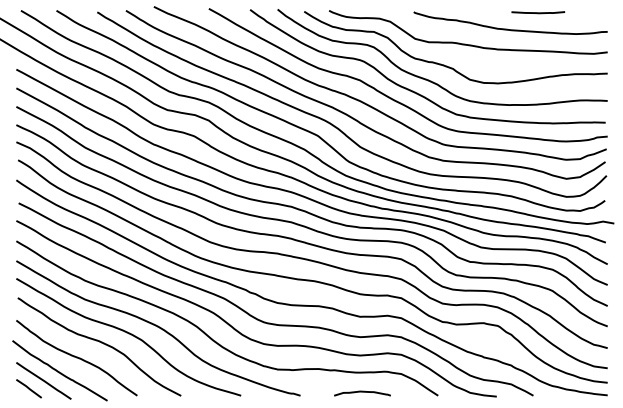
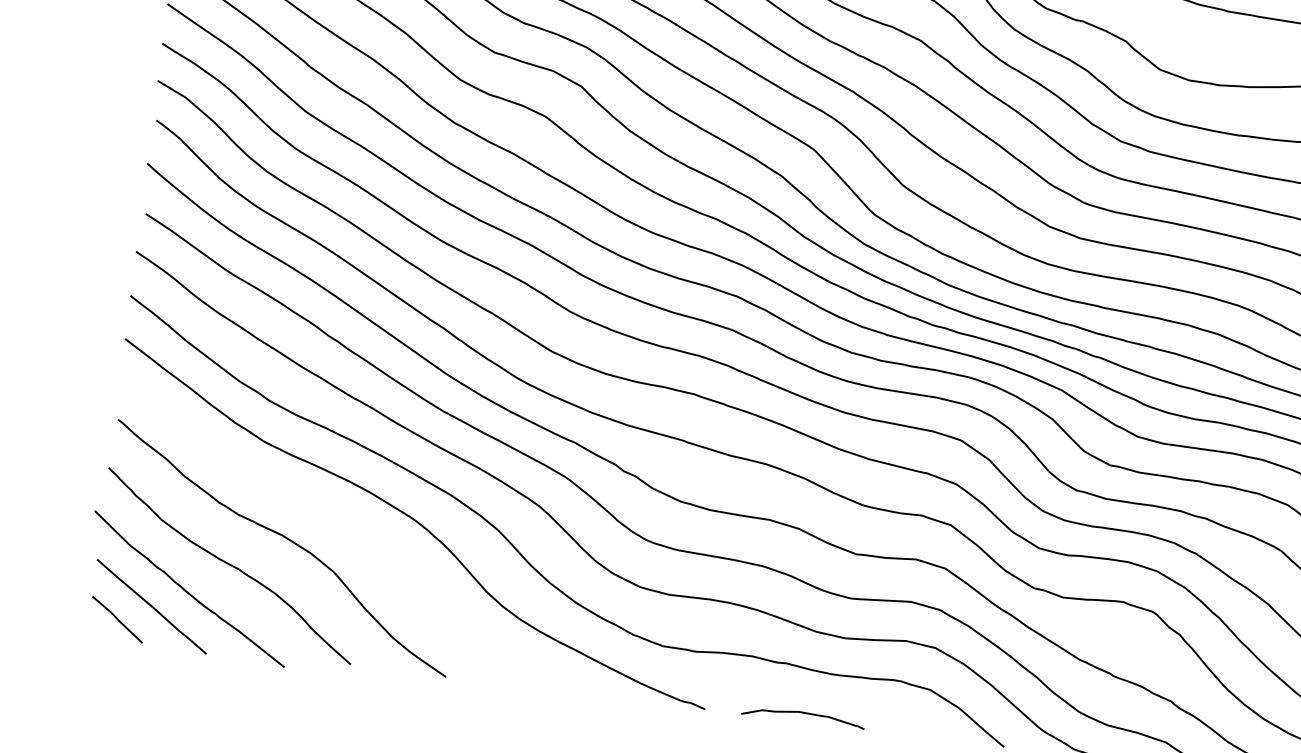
curve: (128, 334) -> (348, 529), removed
curve: (362, 392) -> (803, 714), moved

